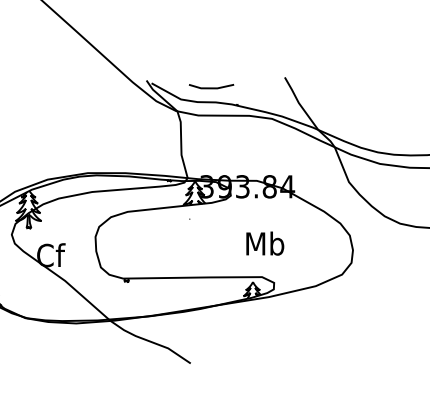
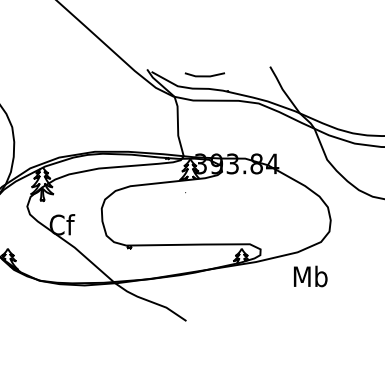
text: (265, 243) -> (310, 276), moved

